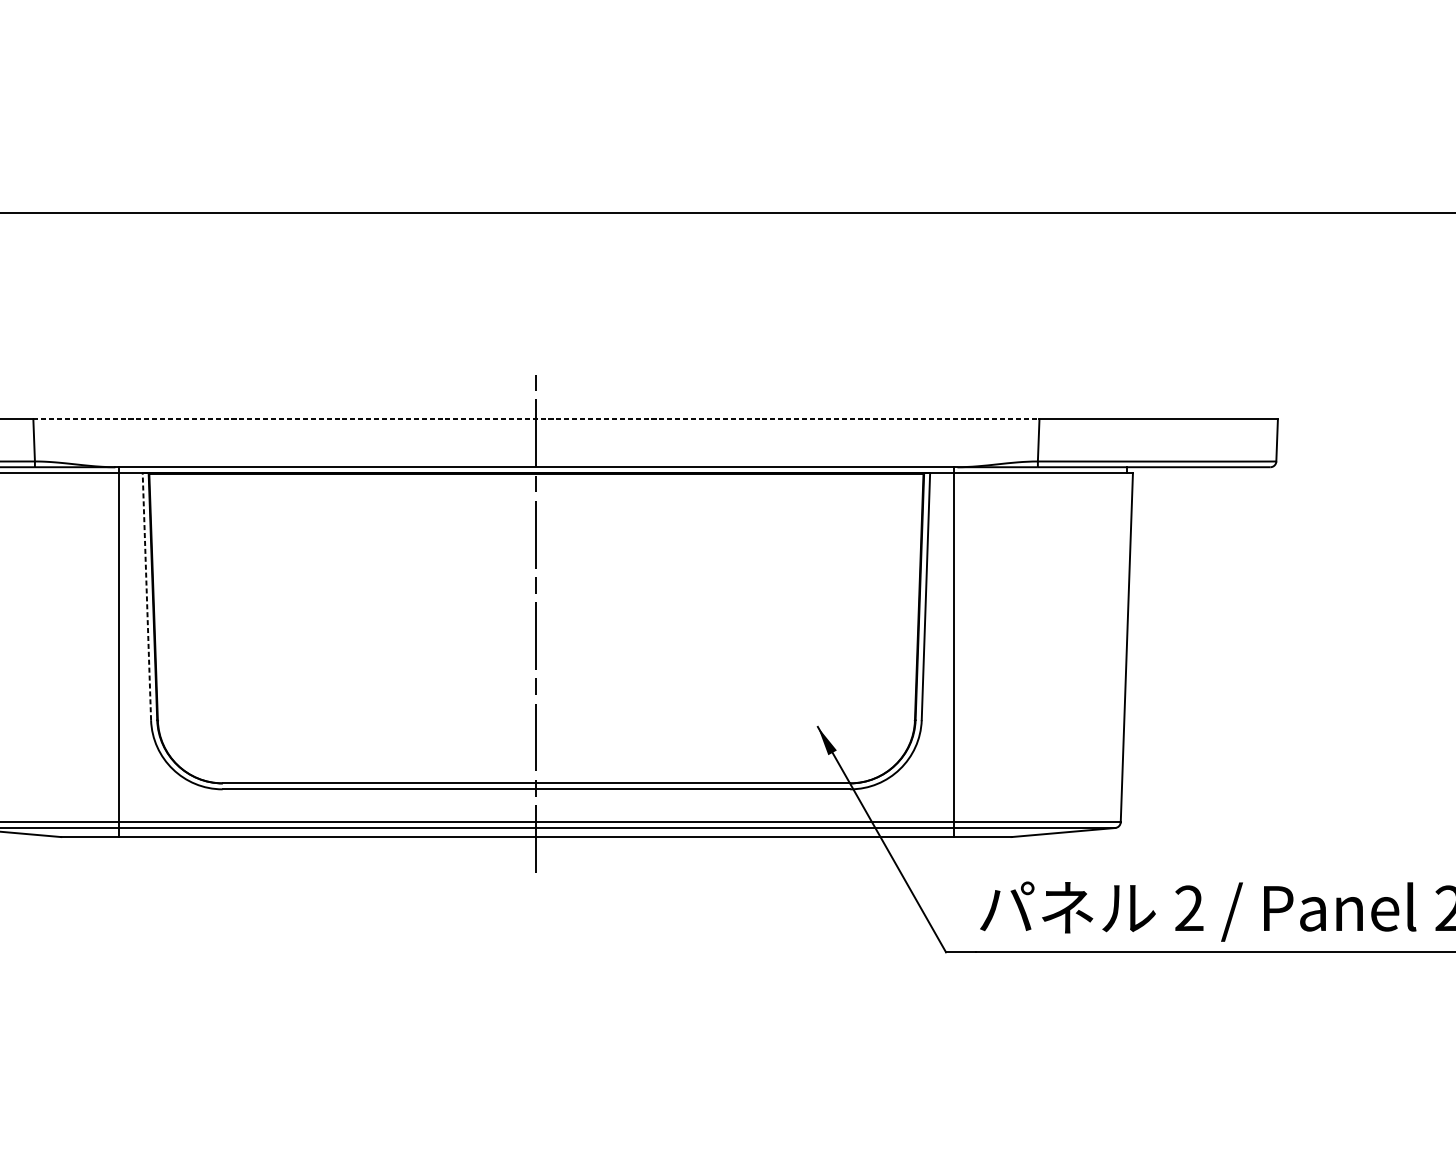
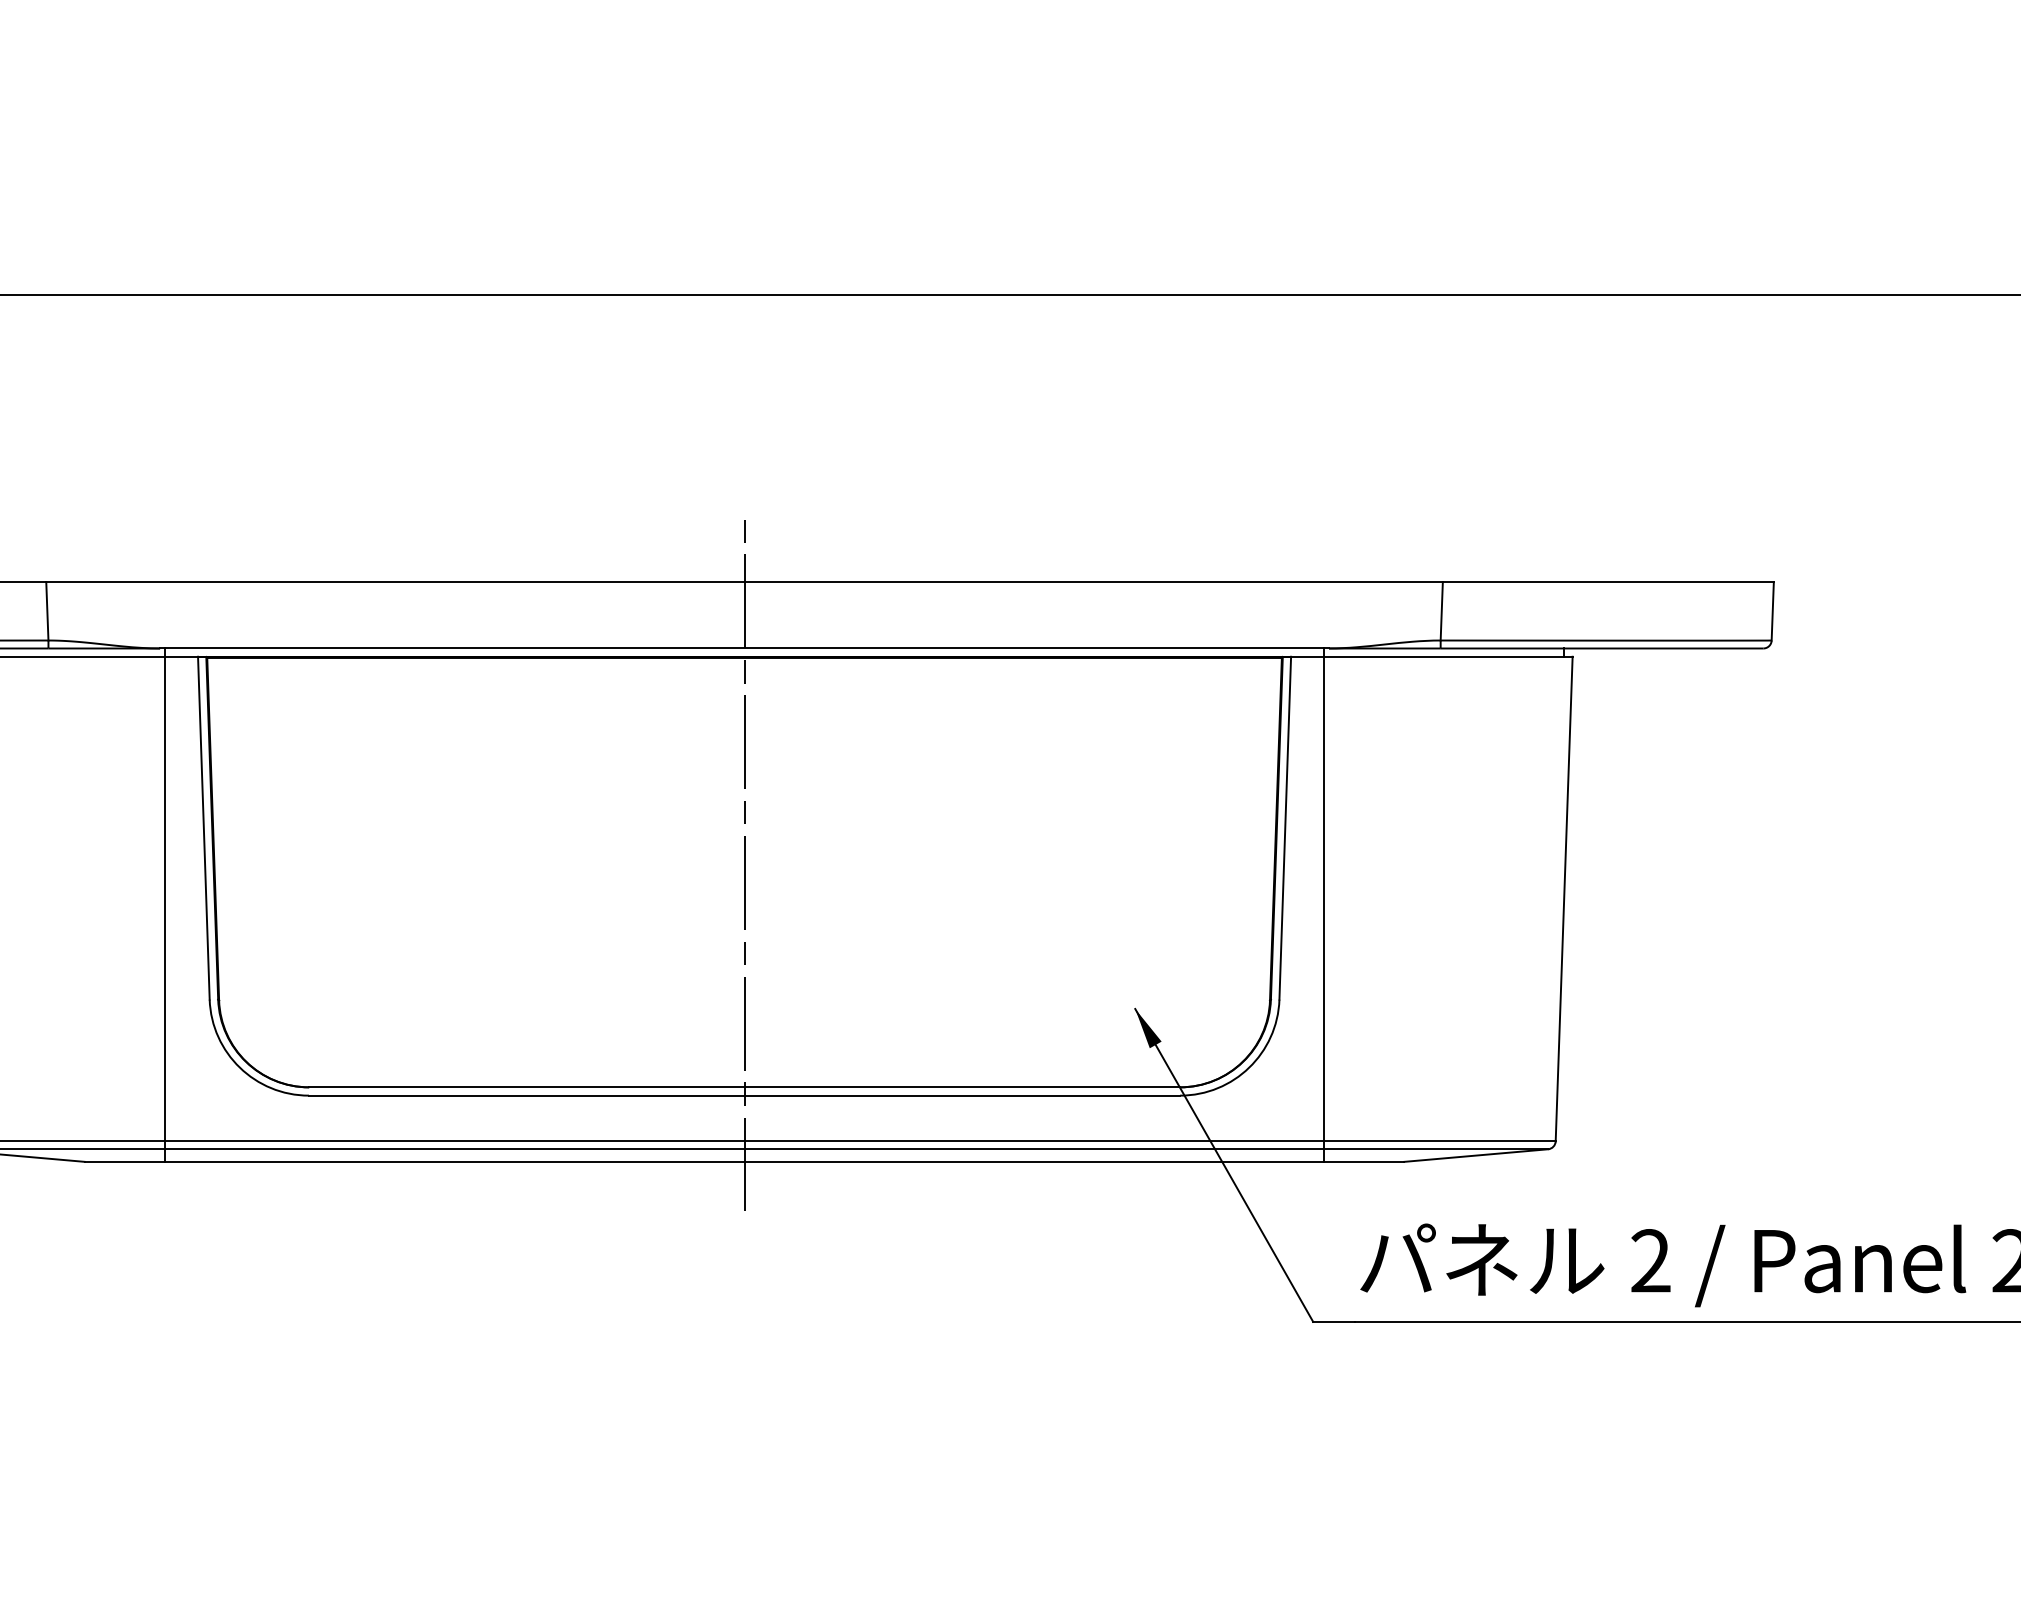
line: (537, 419) -> (745, 582), dashed -> solid
line: (146, 596) -> (203, 828), dashed -> solid

